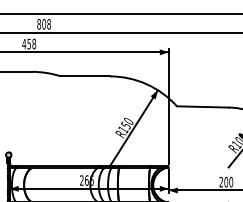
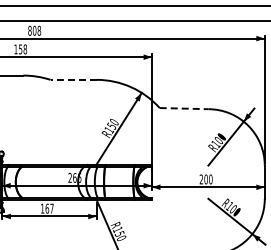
text: (23, 44) -> (15, 49), 458 -> 158
line: (85, 76) -> (73, 79), solid -> dashed
line: (203, 106) -> (184, 108), solid -> dashed

